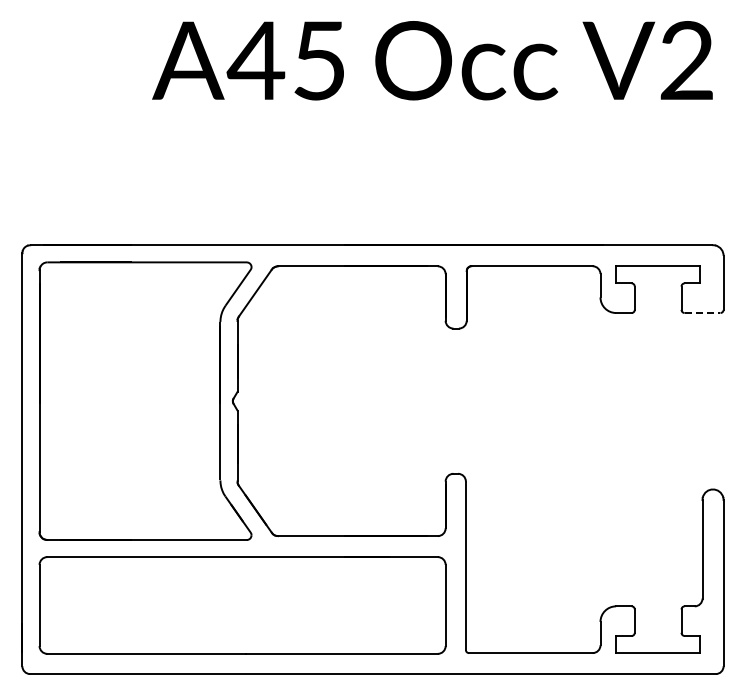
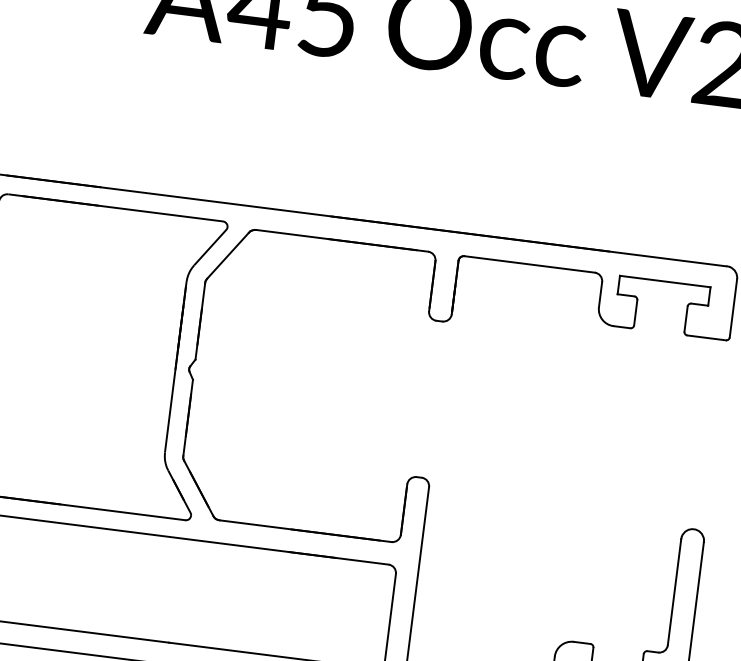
line: (702, 313) -> (706, 338), dashed -> solid

